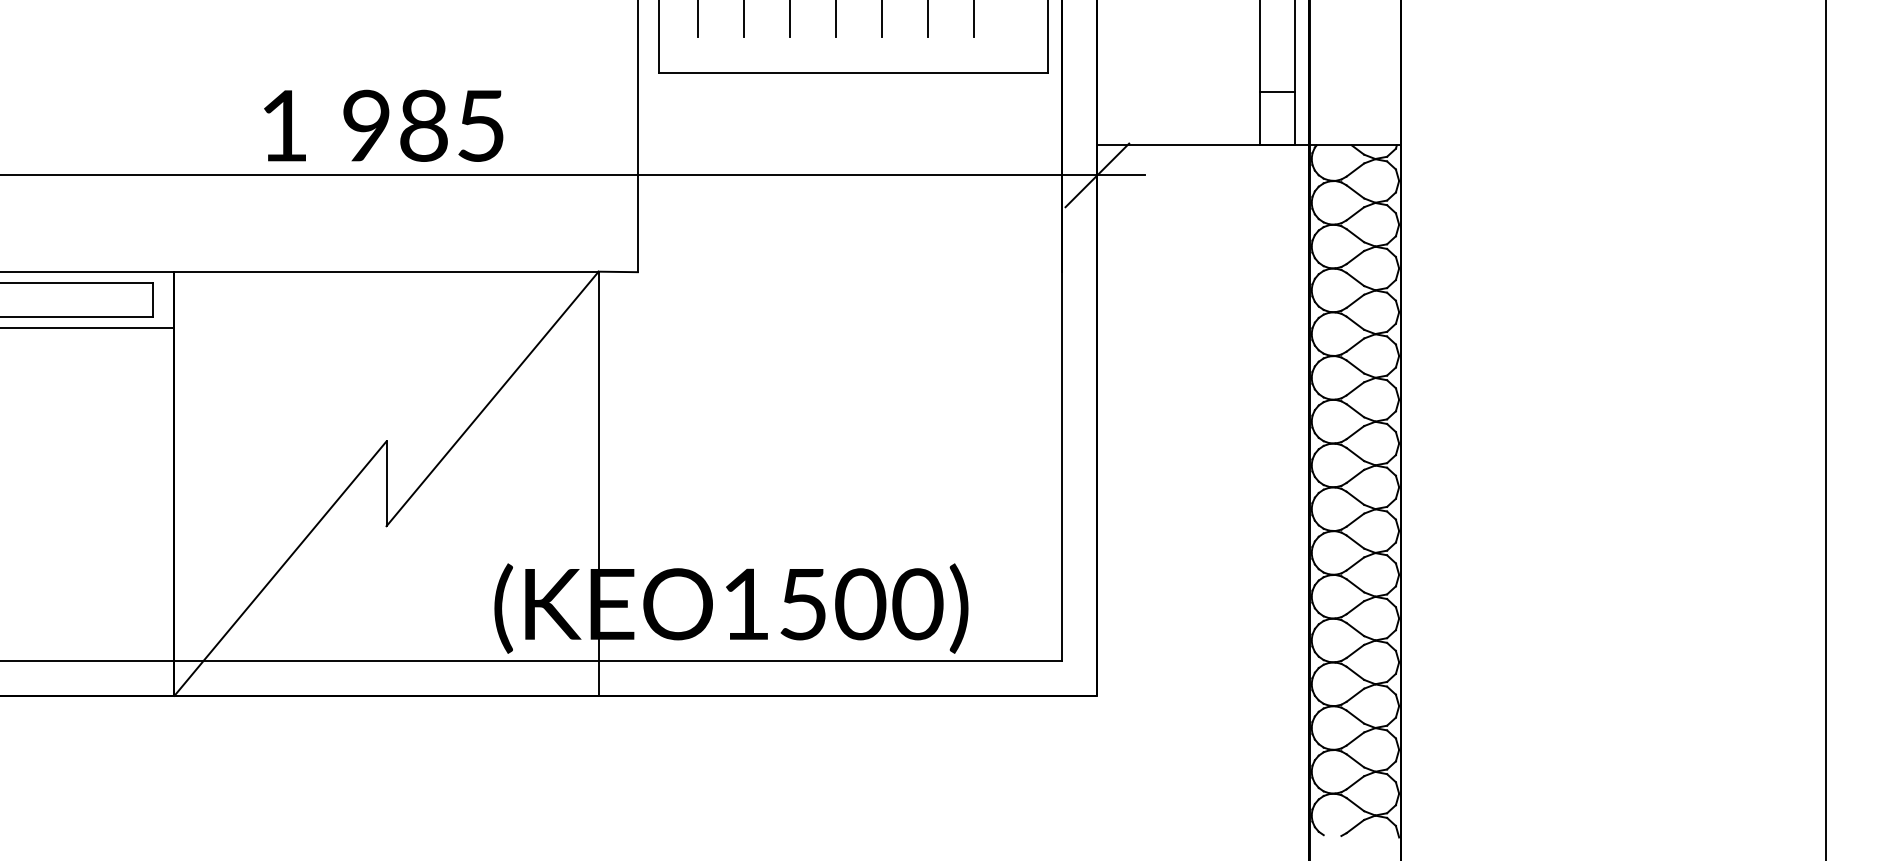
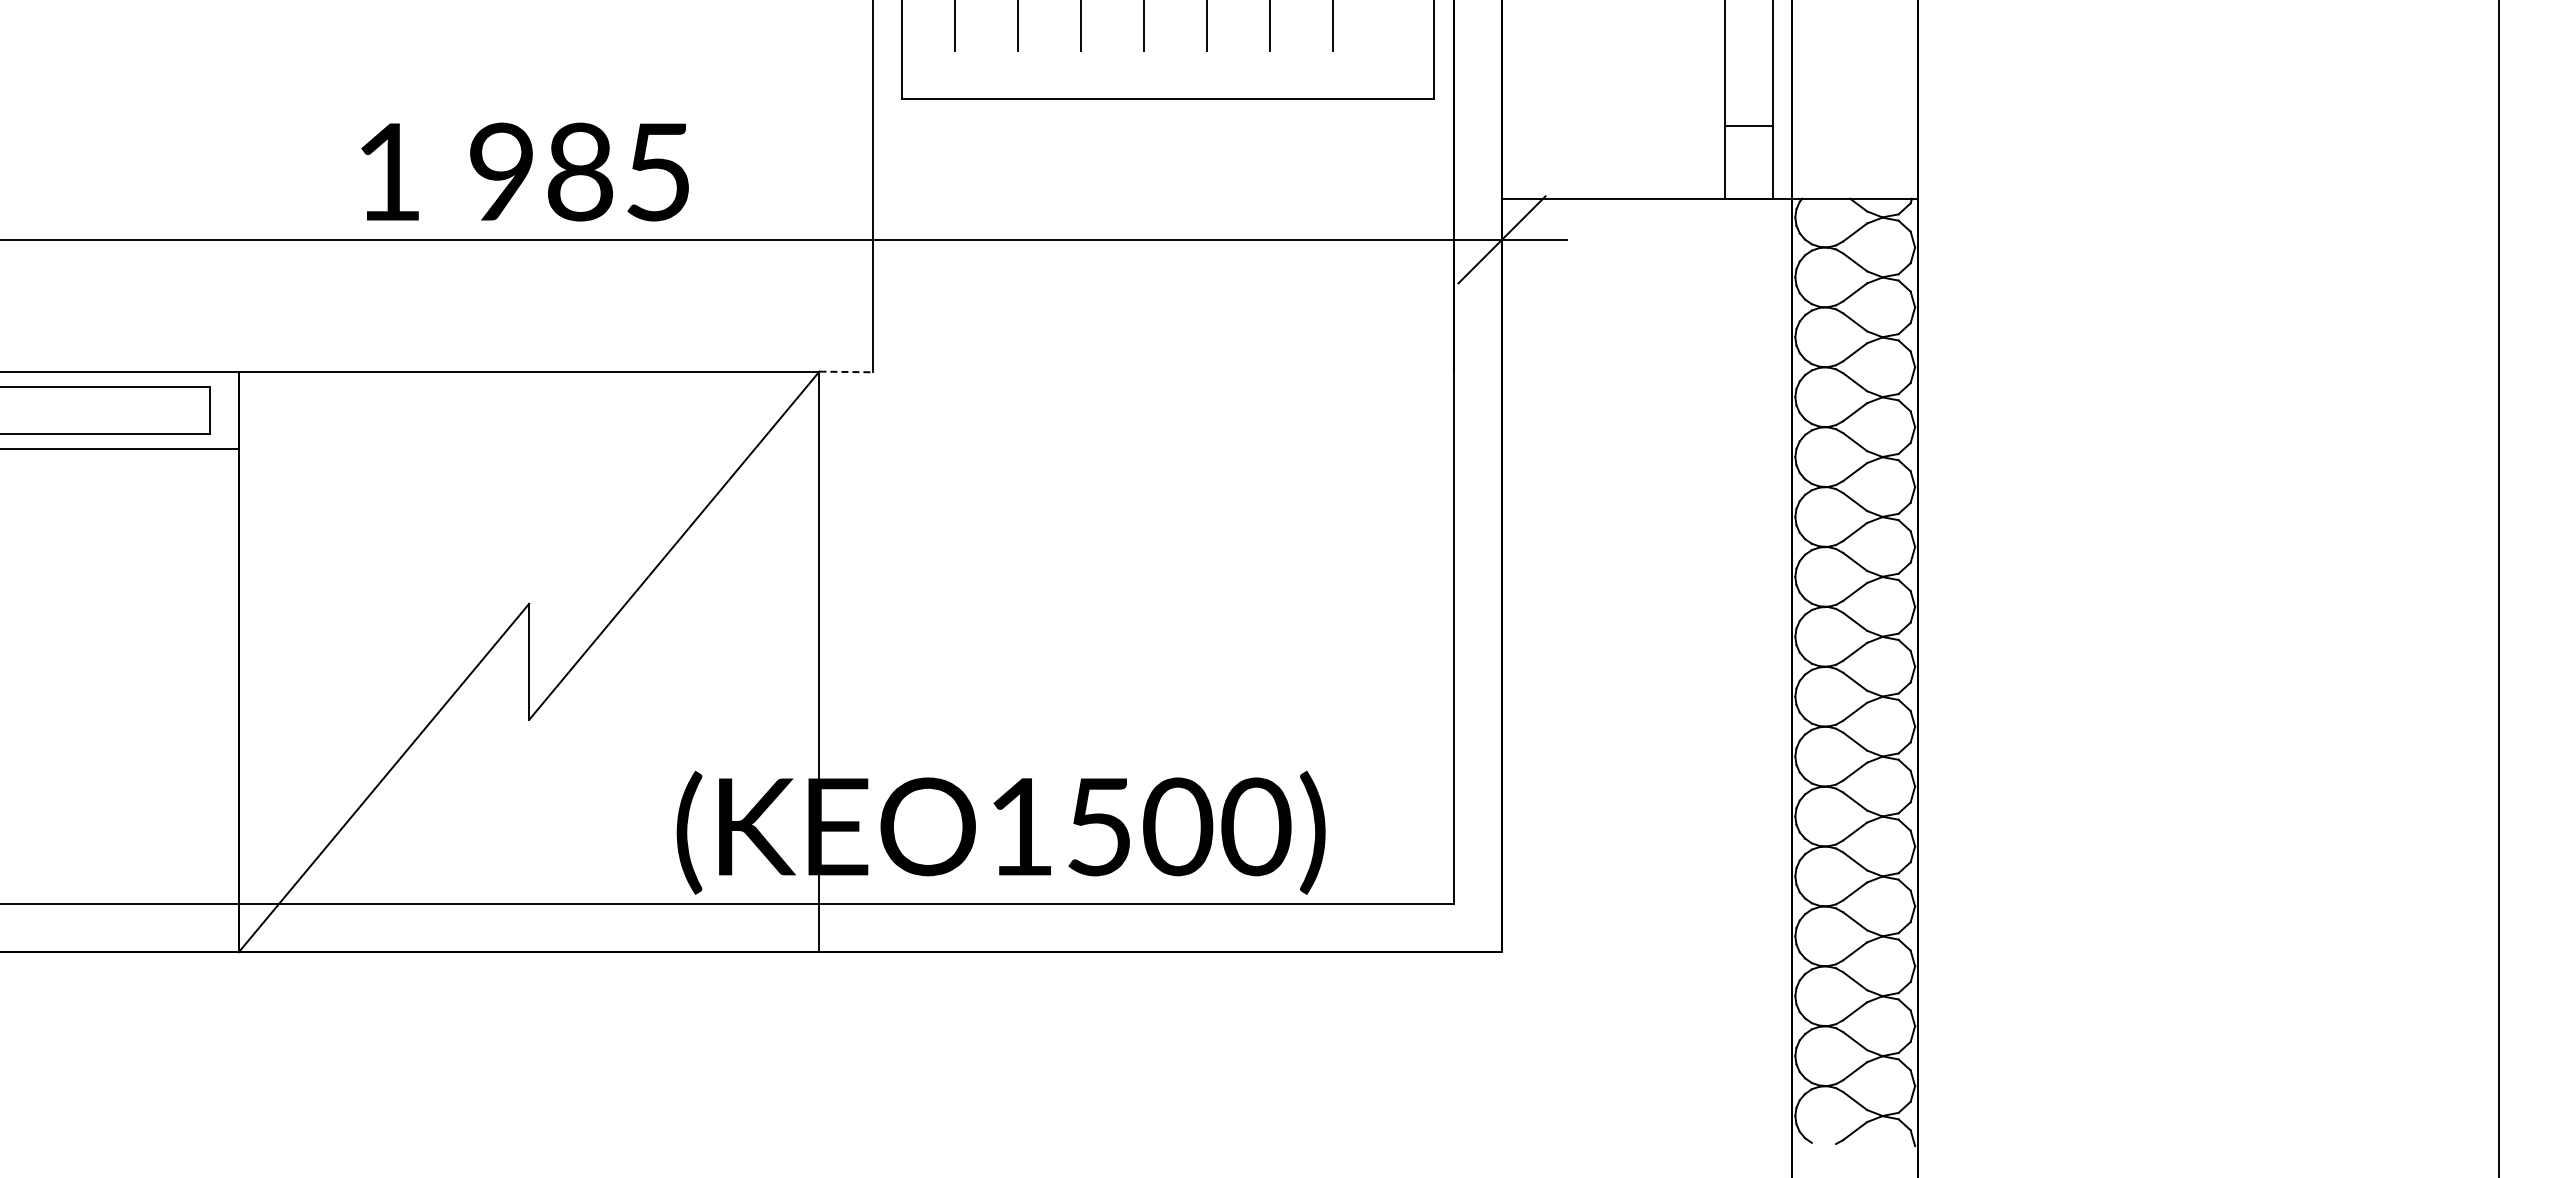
line: (618, 271) -> (846, 371), solid -> dashed

